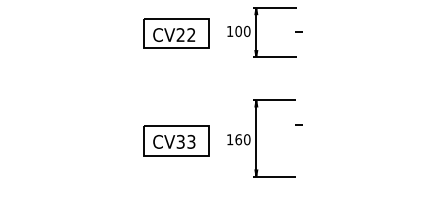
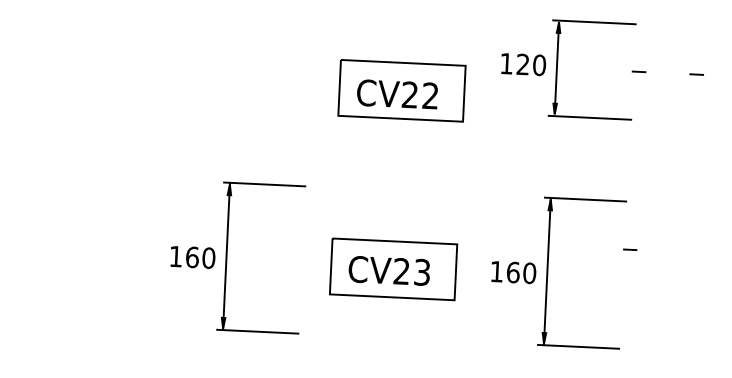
text: (238, 31) -> (522, 64), 100 -> 120
curve: (328, 31) -> (695, 72), added
part: (176, 33) -> (402, 91), moved
part: (94, 138) -> (236, 257), added
text: (180, 141) -> (401, 270), CV33 -> CV23

